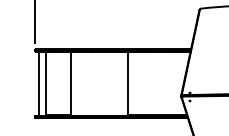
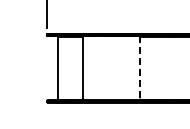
line: (39, 83) -> (51, 67), removed
line: (127, 84) -> (139, 68), solid -> dashed

